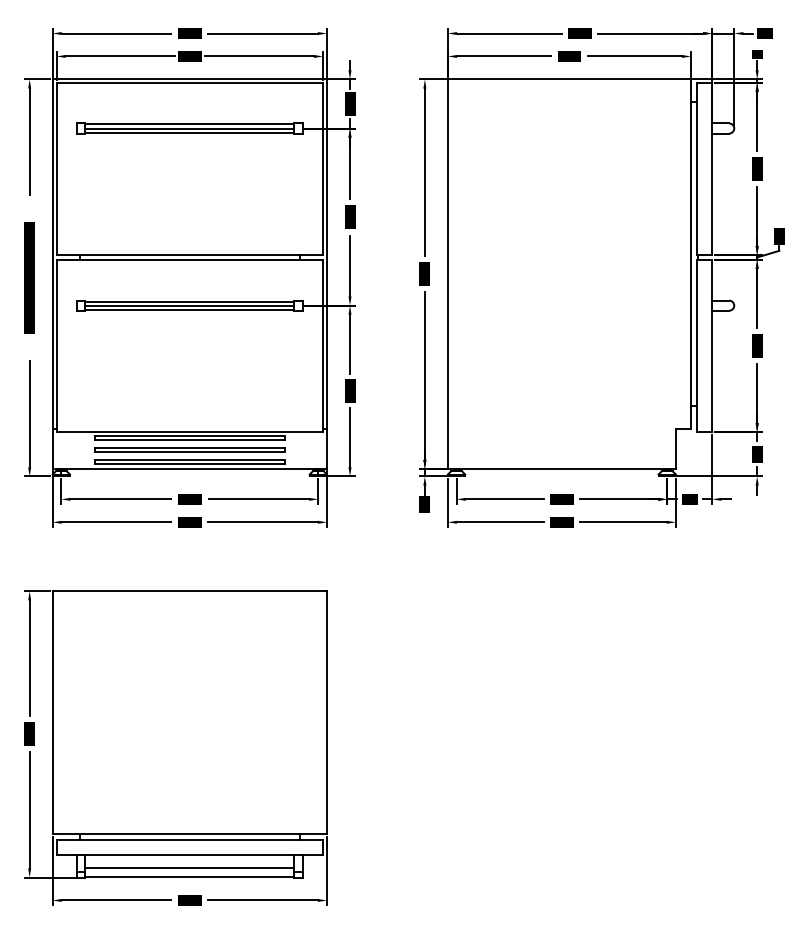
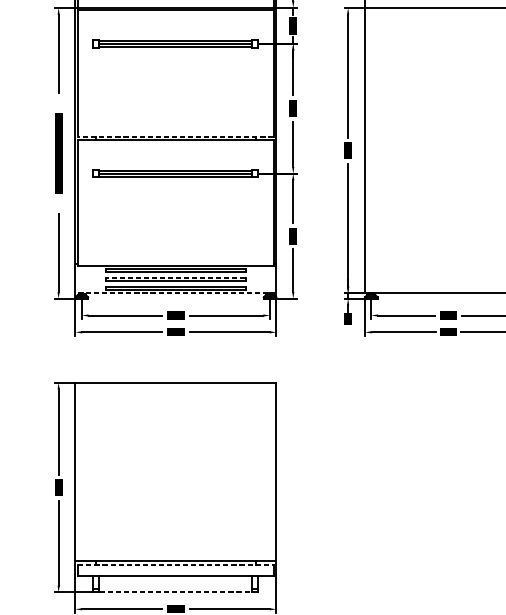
line: (189, 255) -> (175, 136), solid -> dashed
line: (189, 447) -> (175, 277), solid -> dashed
line: (189, 469) -> (175, 293), solid -> dashed
line: (190, 840) -> (176, 565), solid -> dashed
line: (189, 868) -> (175, 585), removed
line: (190, 876) -> (176, 591), solid -> dashed

